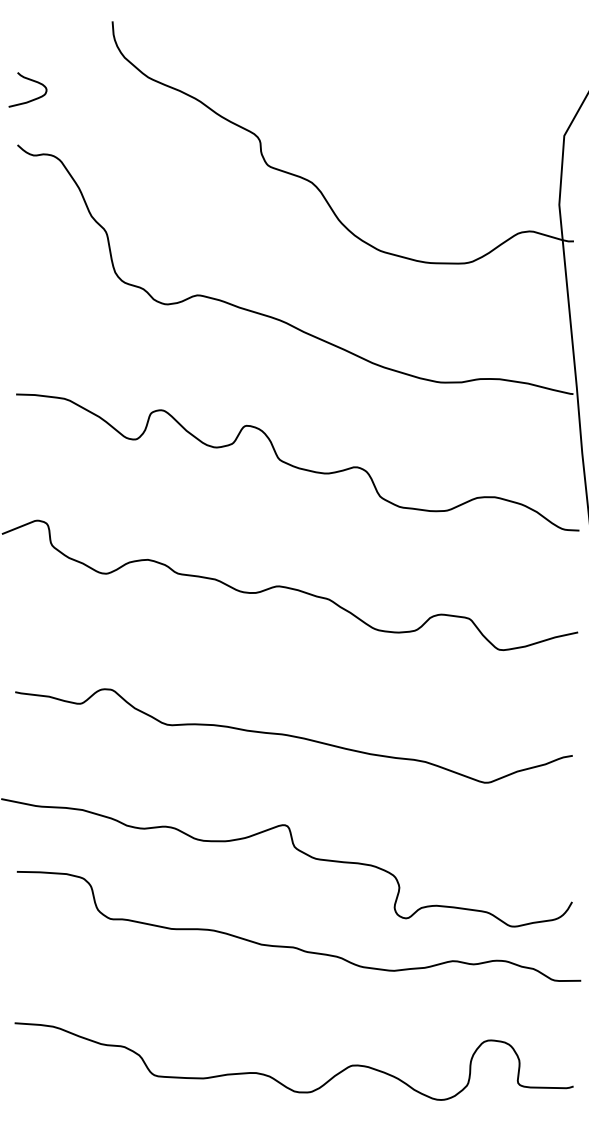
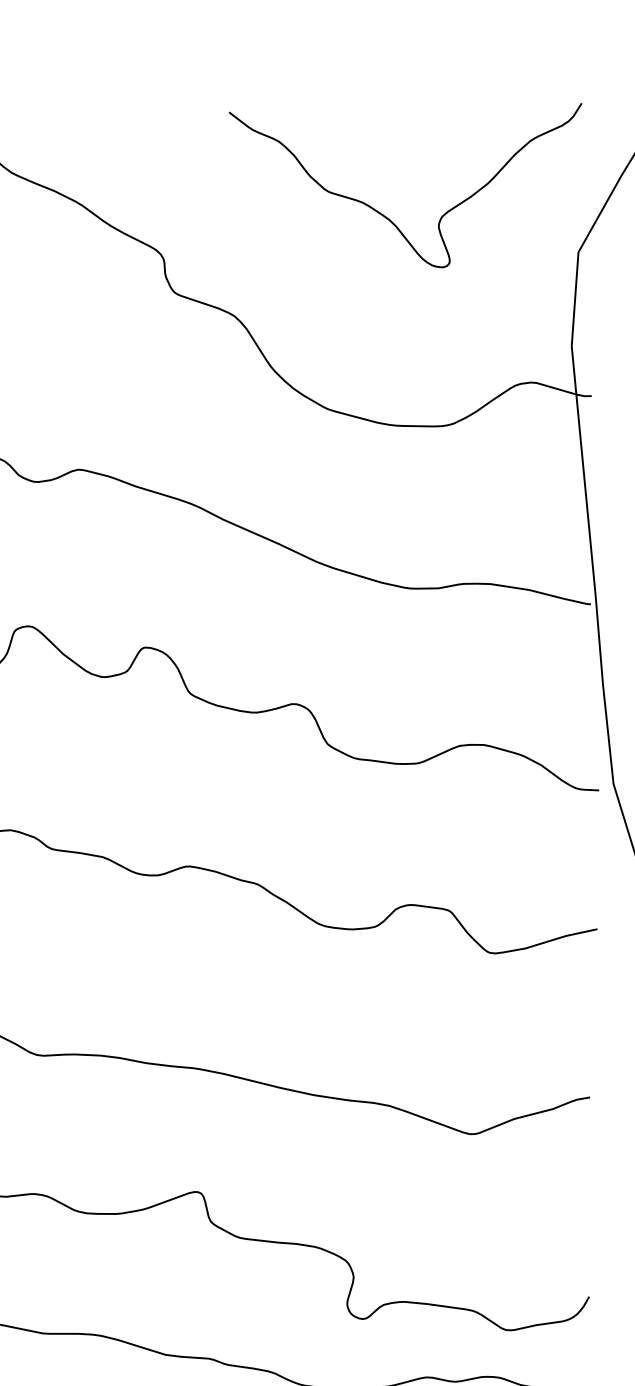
curve: (422, 108) -> (385, 214), added

